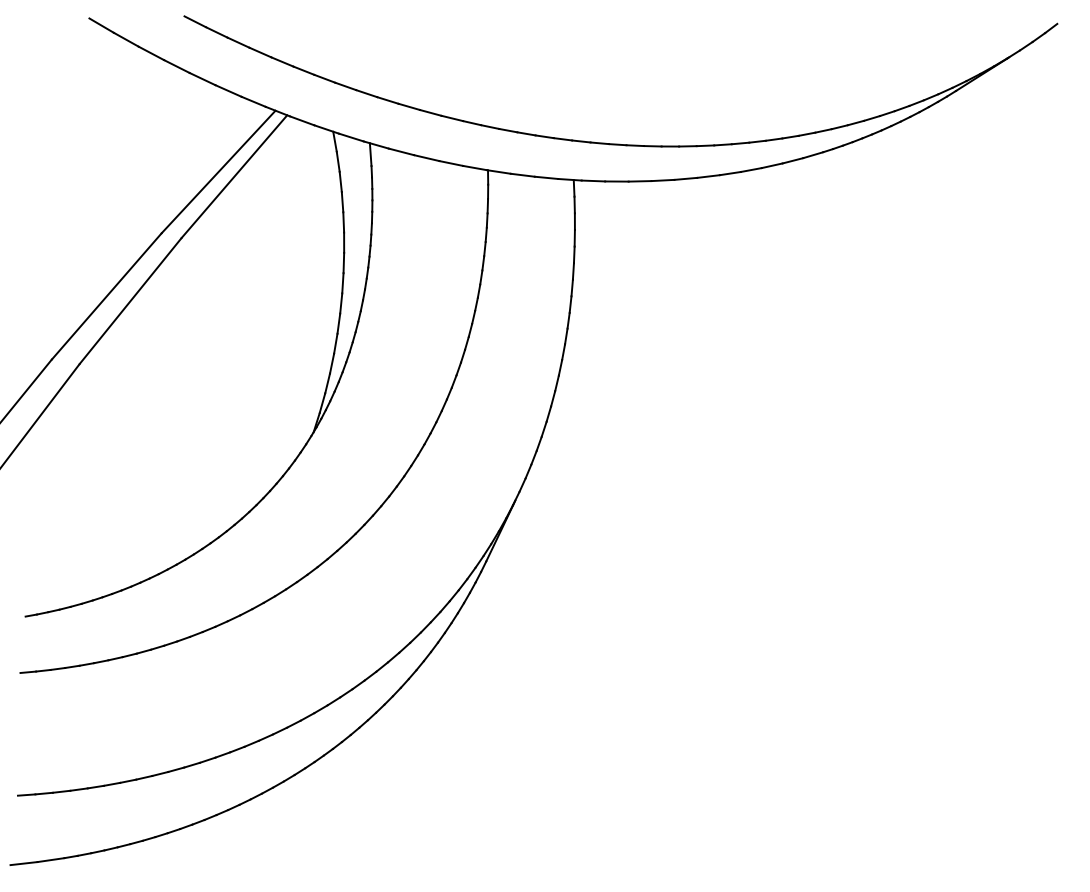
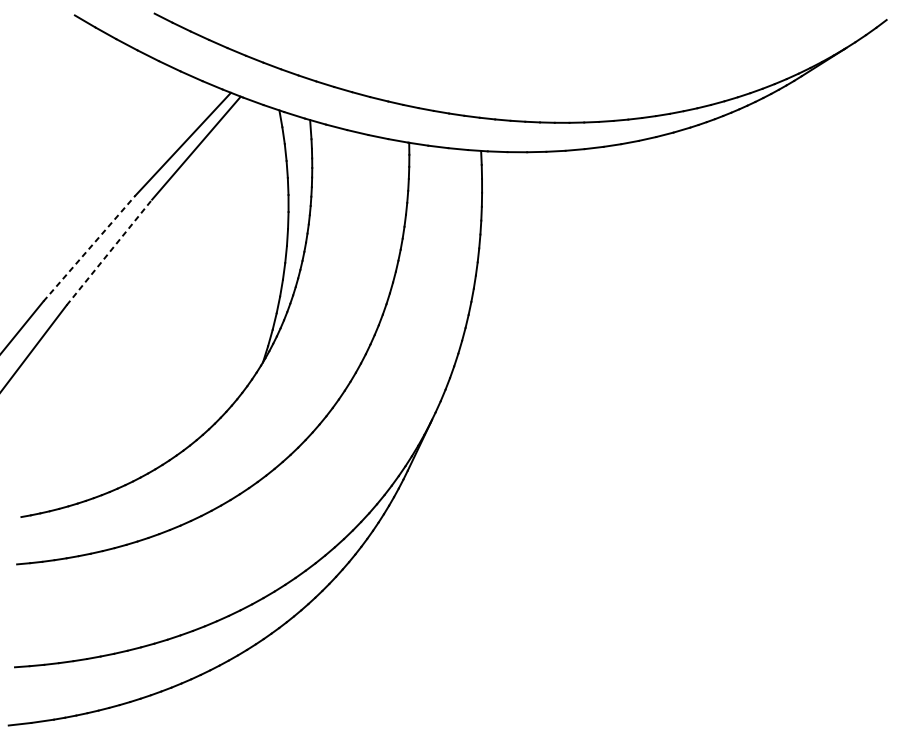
line: (106, 296) -> (89, 248), solid -> dashed
line: (130, 300) -> (109, 251), solid -> dashed

